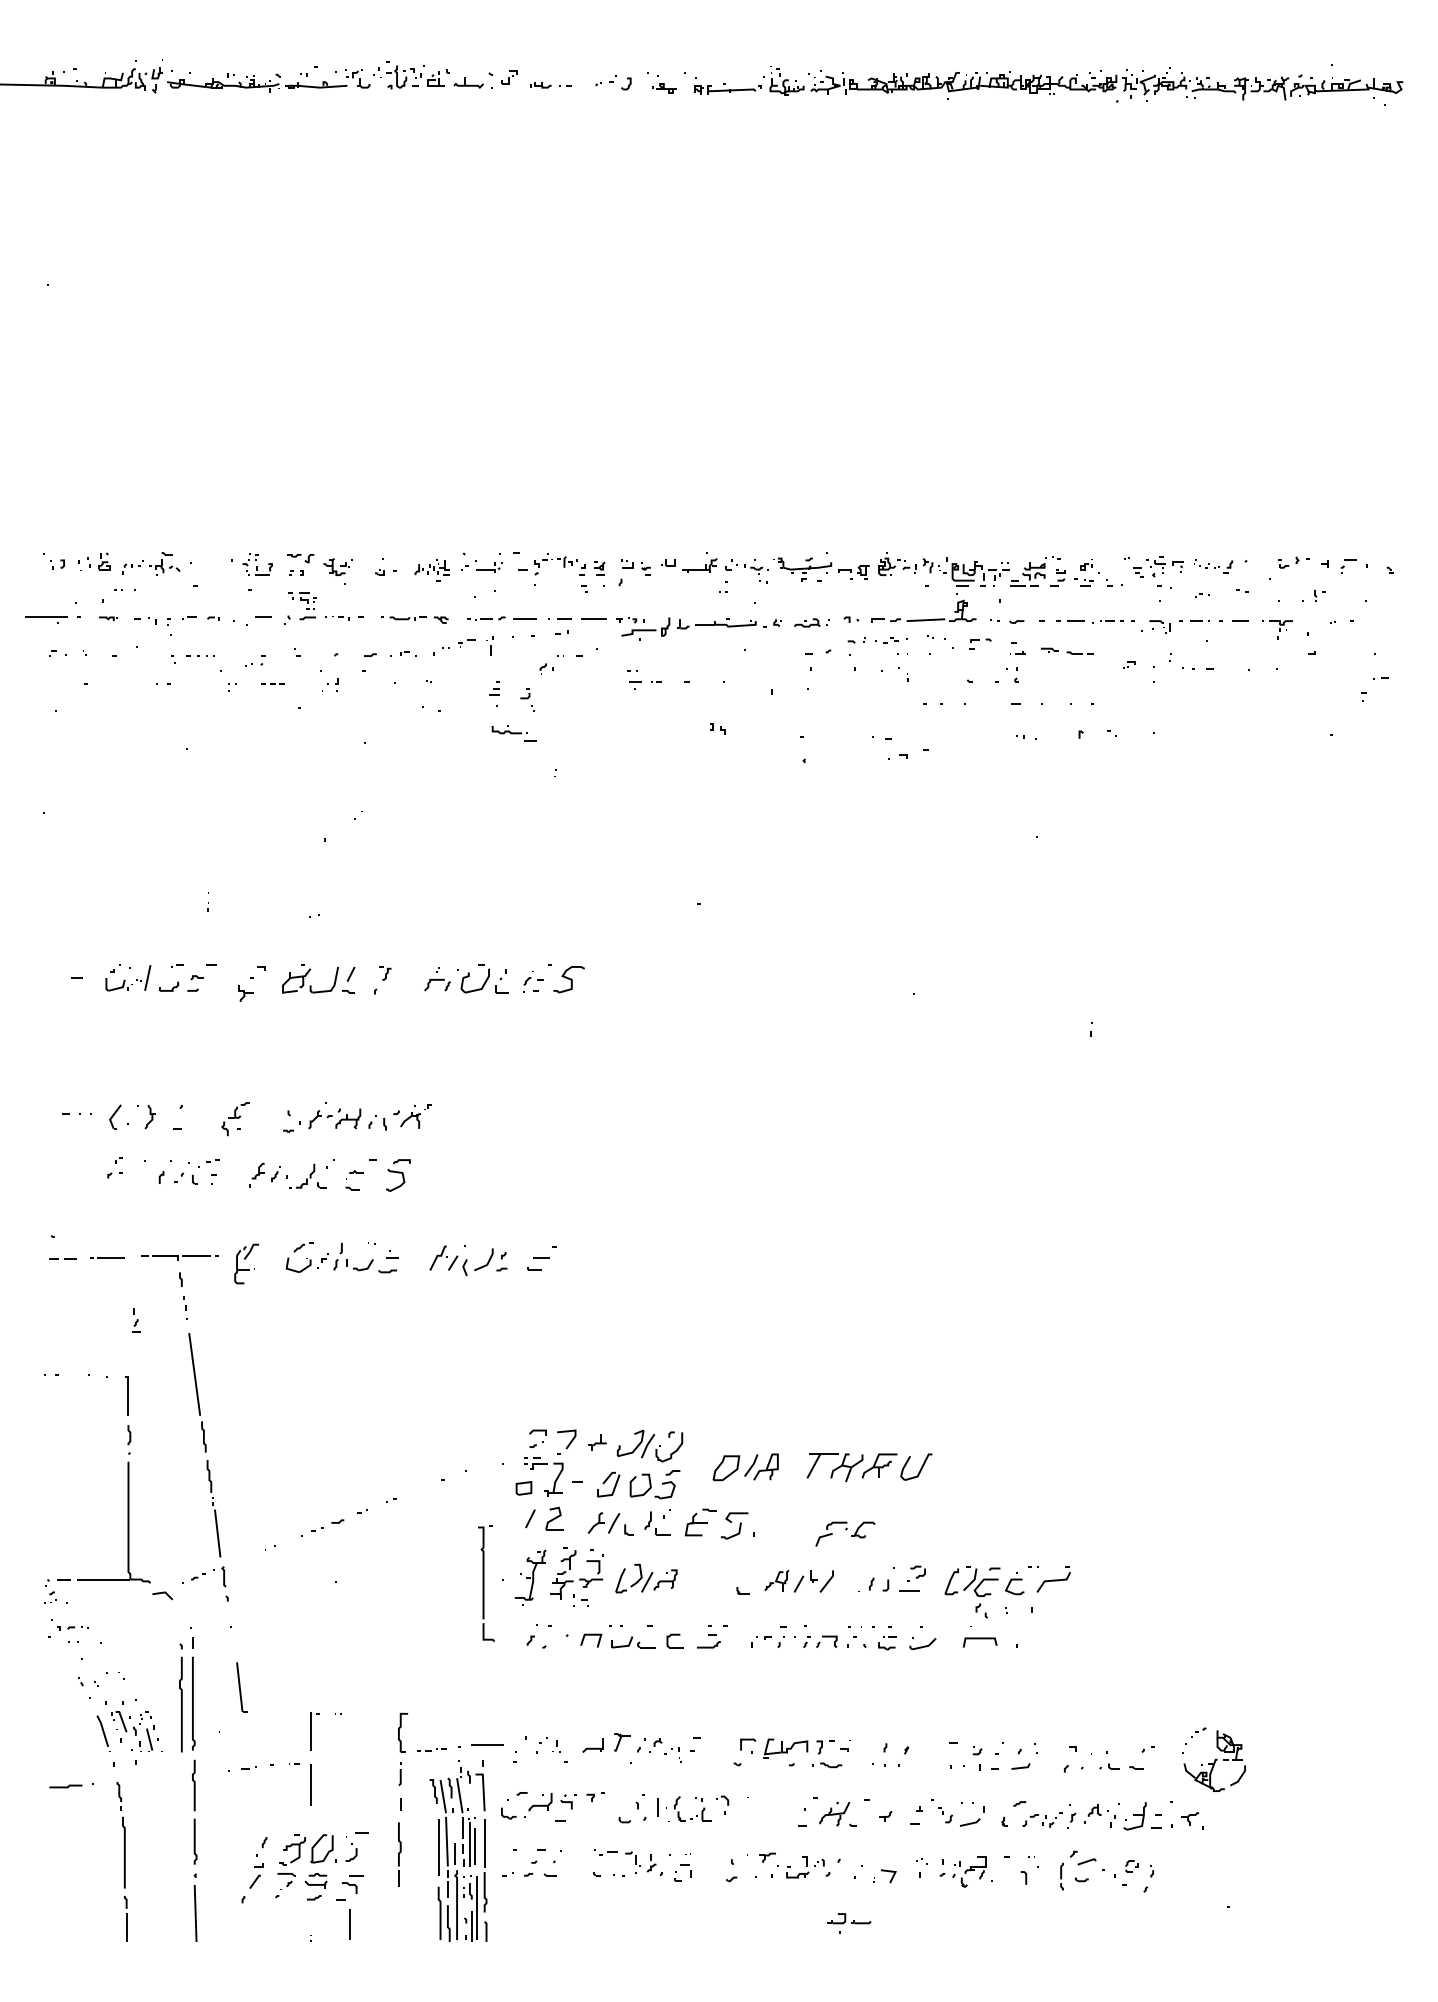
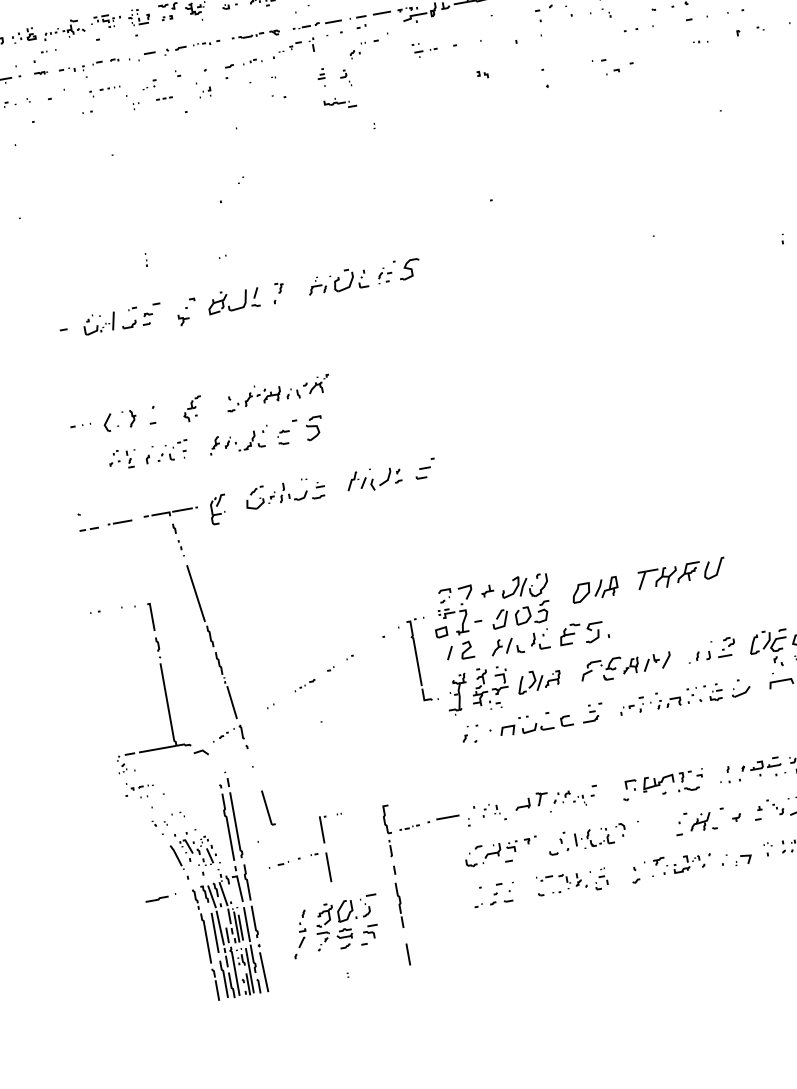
part: (302, 600) -> (104, 21), moved
part: (136, 1320) -> (129, 459), moved
part: (322, 1527) -> (304, 685), size x0.71
part: (845, 1533) -> (601, 668), moved
part: (486, 1583) -> (419, 660), moved
part: (458, 1850) -> (229, 932), moved
part: (849, 1923) -> (766, 767), moved
line: (349, 1924) -> (408, 954), moved

